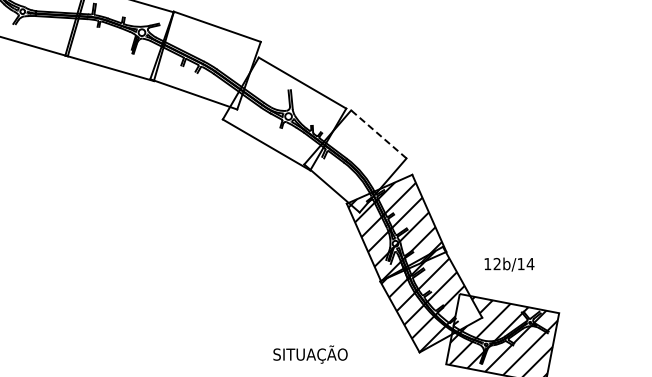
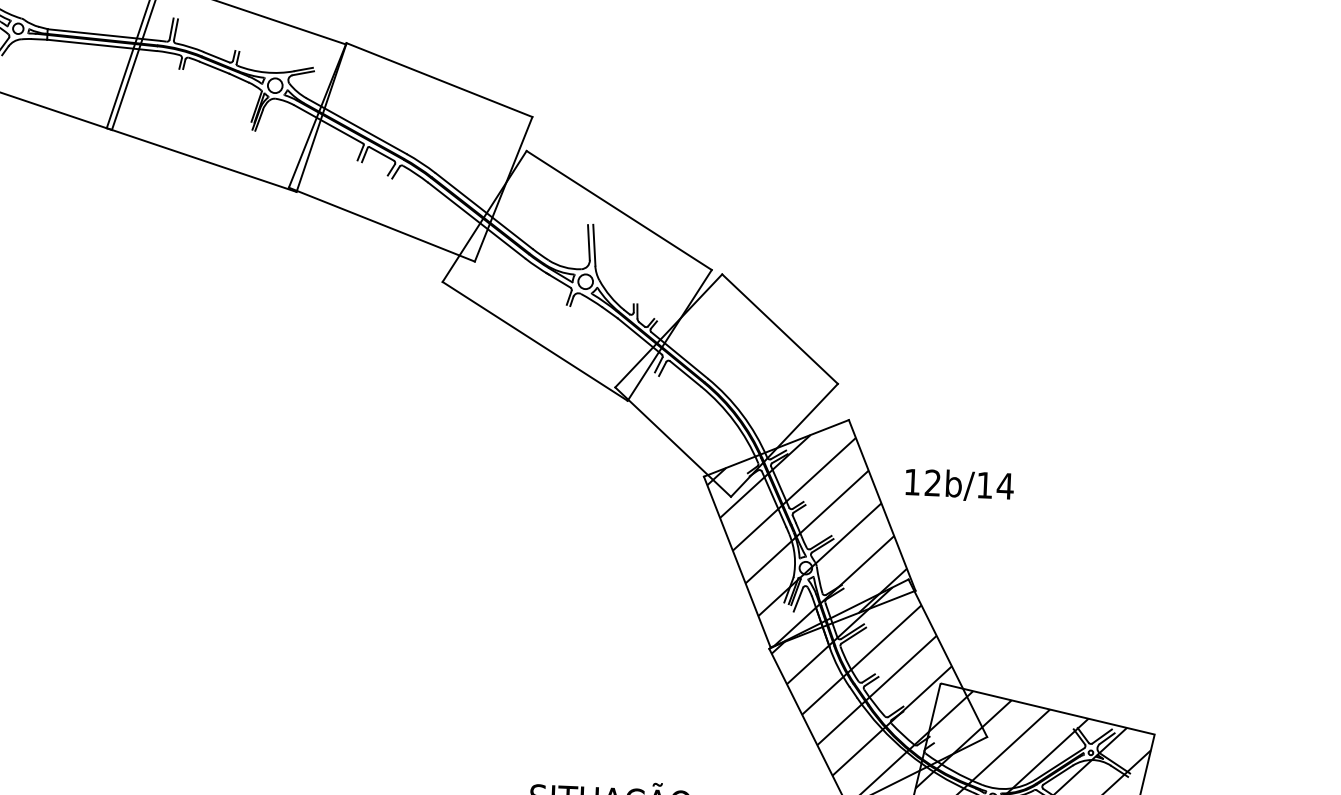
line: (378, 134) -> (779, 329), dashed -> solid
text: (509, 264) -> (959, 485), moved
hatch: (467, 312) -> (955, 724), added

